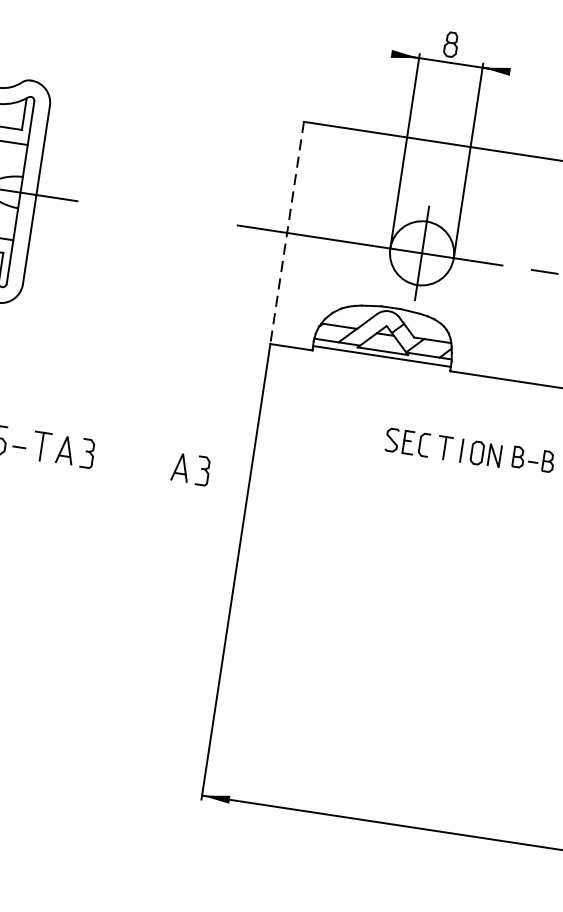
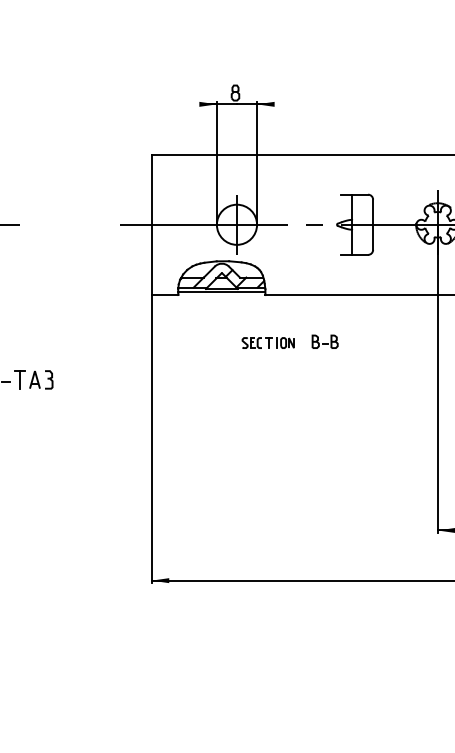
line: (286, 234) -> (151, 225), dashed -> solid
part: (442, 446) -> (267, 342), size x0.71
part: (191, 468) -> (114, 379), removed

